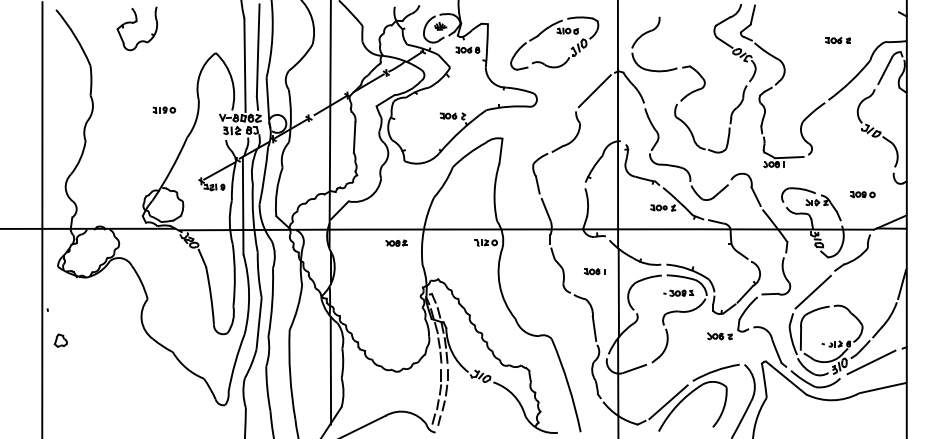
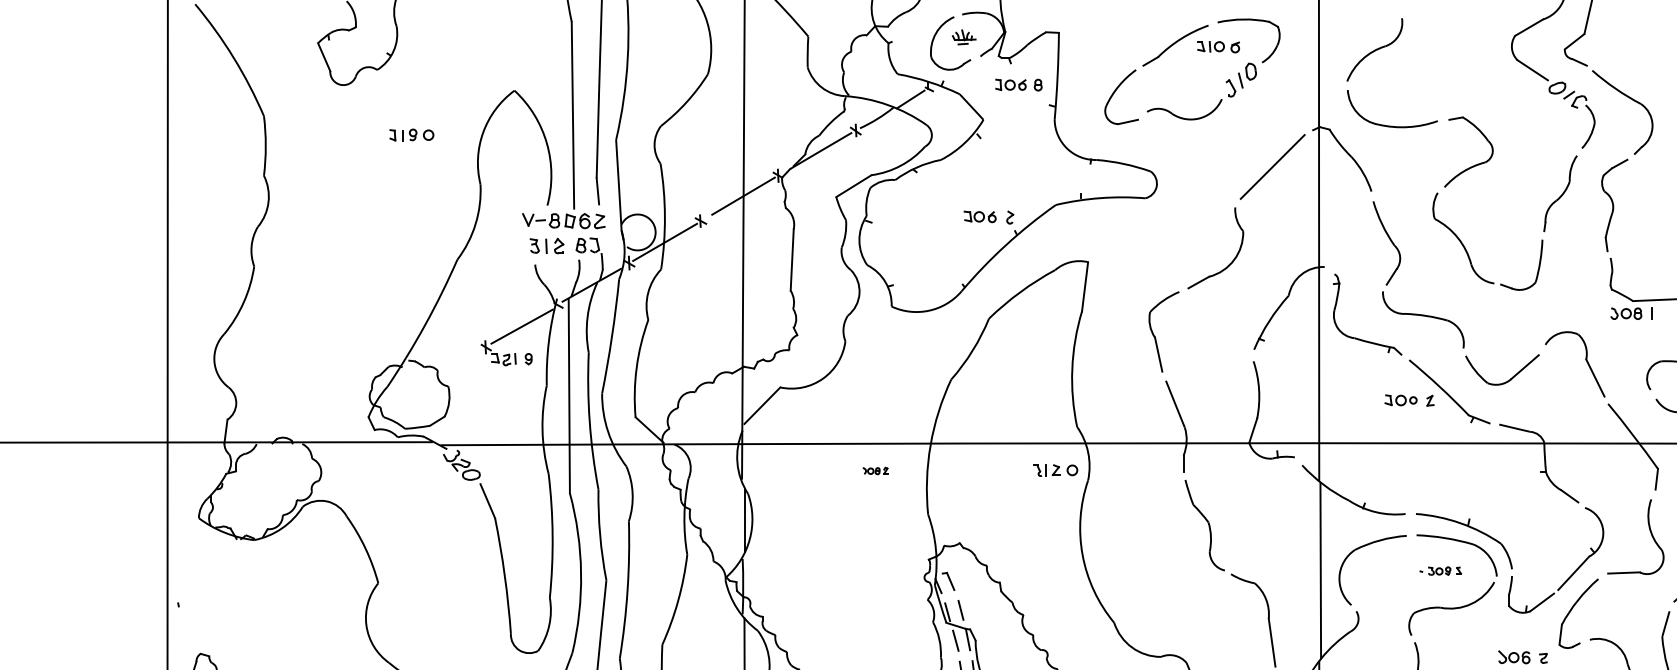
part: (164, 109) -> (411, 133), moved
part: (396, 242) -> (876, 469), size x0.6
part: (594, 271) -> (1272, 527), removed
part: (678, 292) -> (1440, 569), size x0.7

